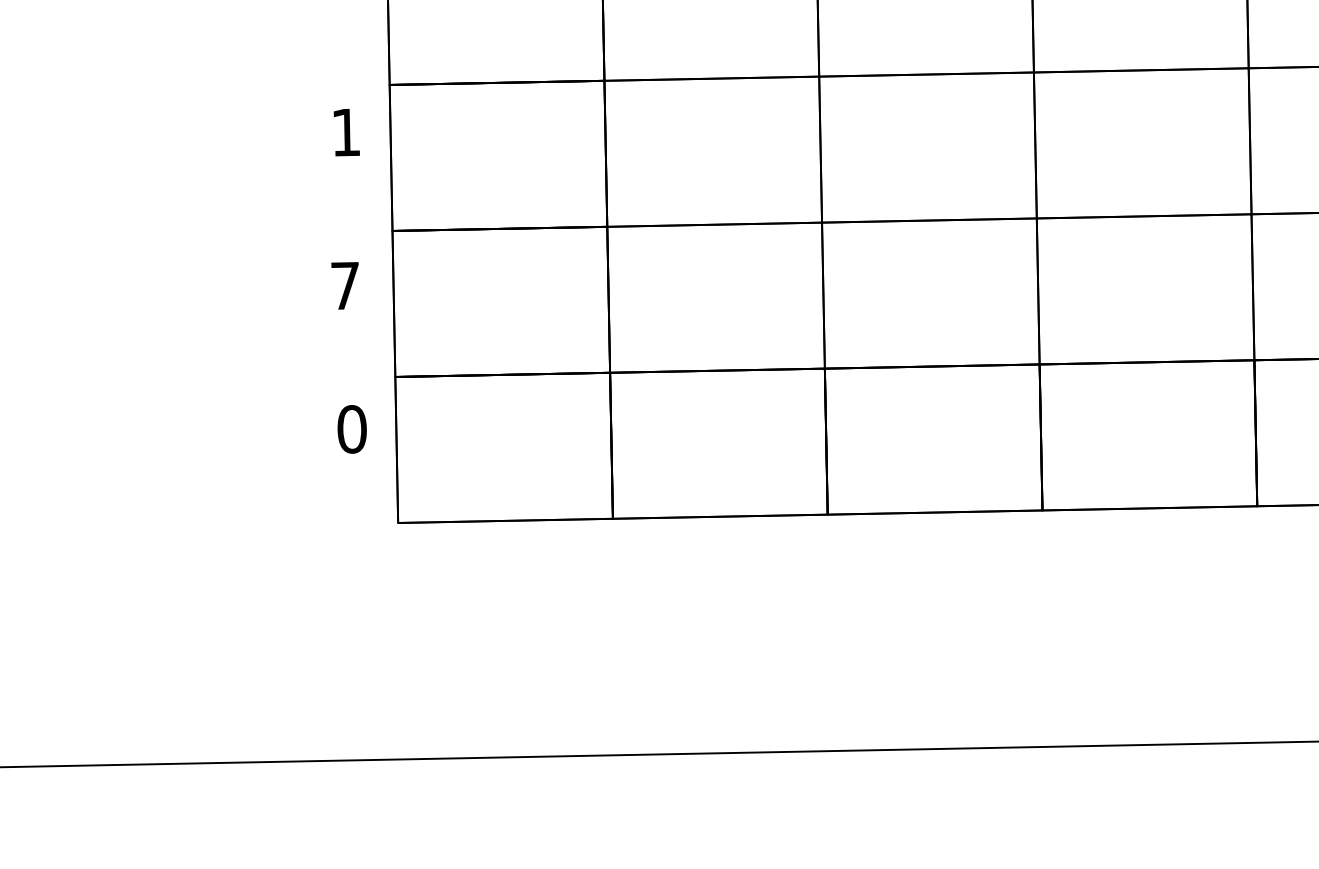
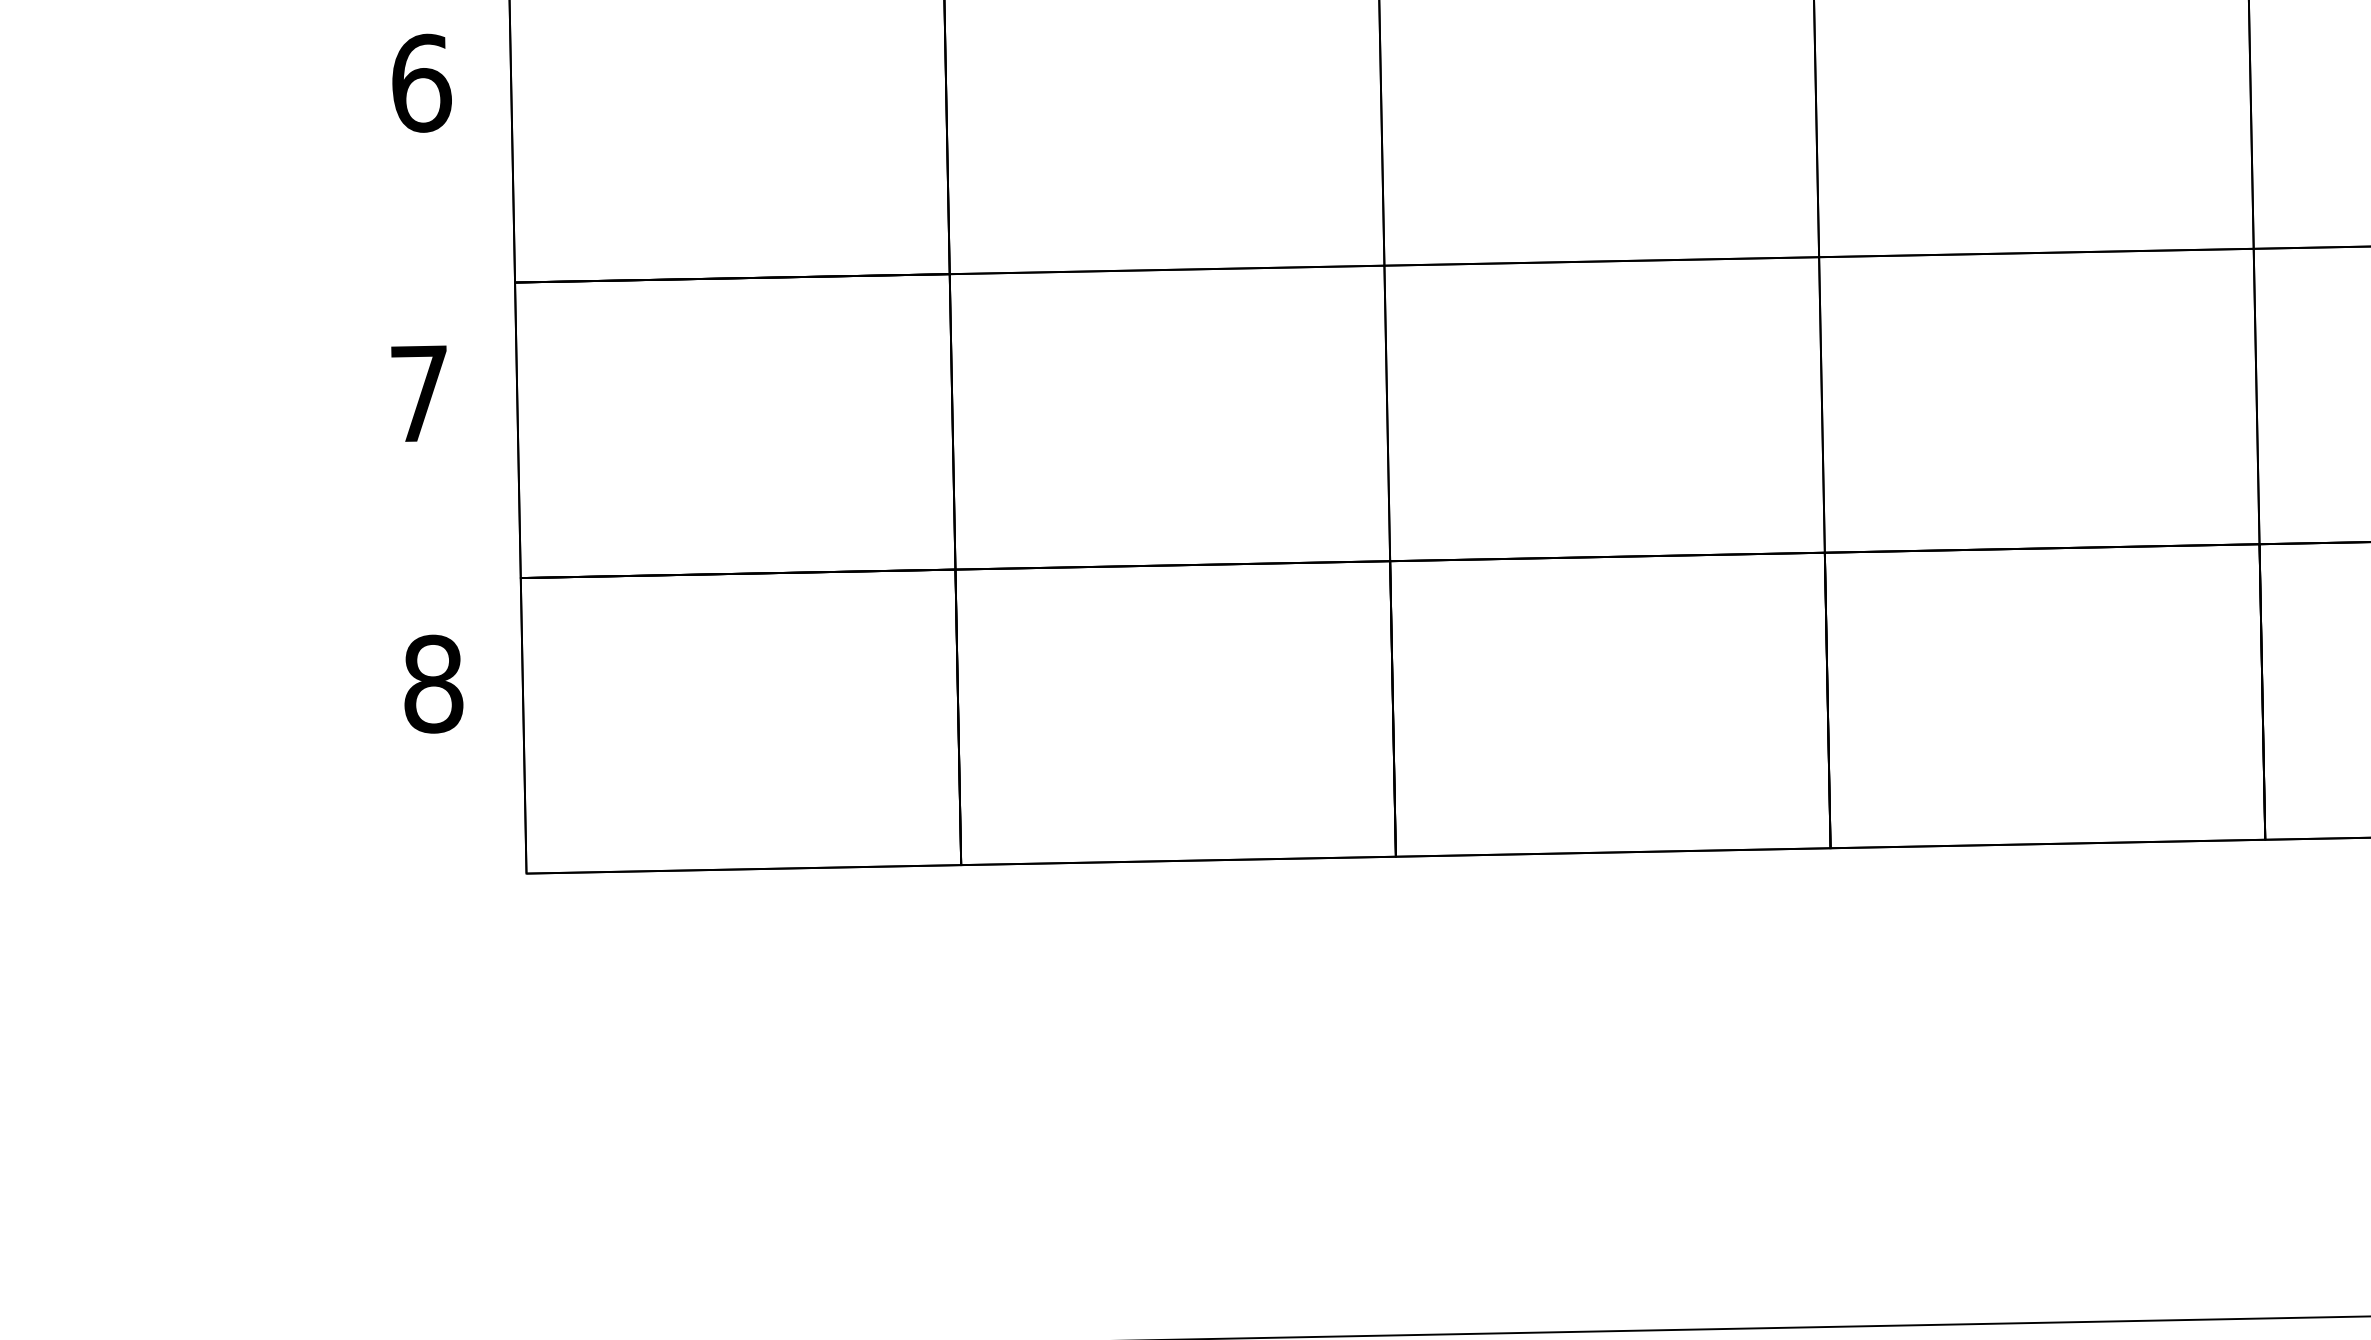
text: (346, 132) -> (421, 83), 1 -> 6
text: (351, 429) -> (432, 684), 0 -> 8

